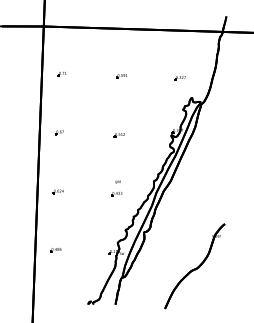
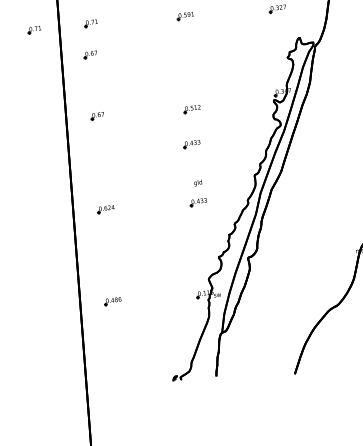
part: (25, 74) -> (33, 30), added
part: (59, 93) -> (90, 54), added
part: (116, 157) -> (191, 144), added

